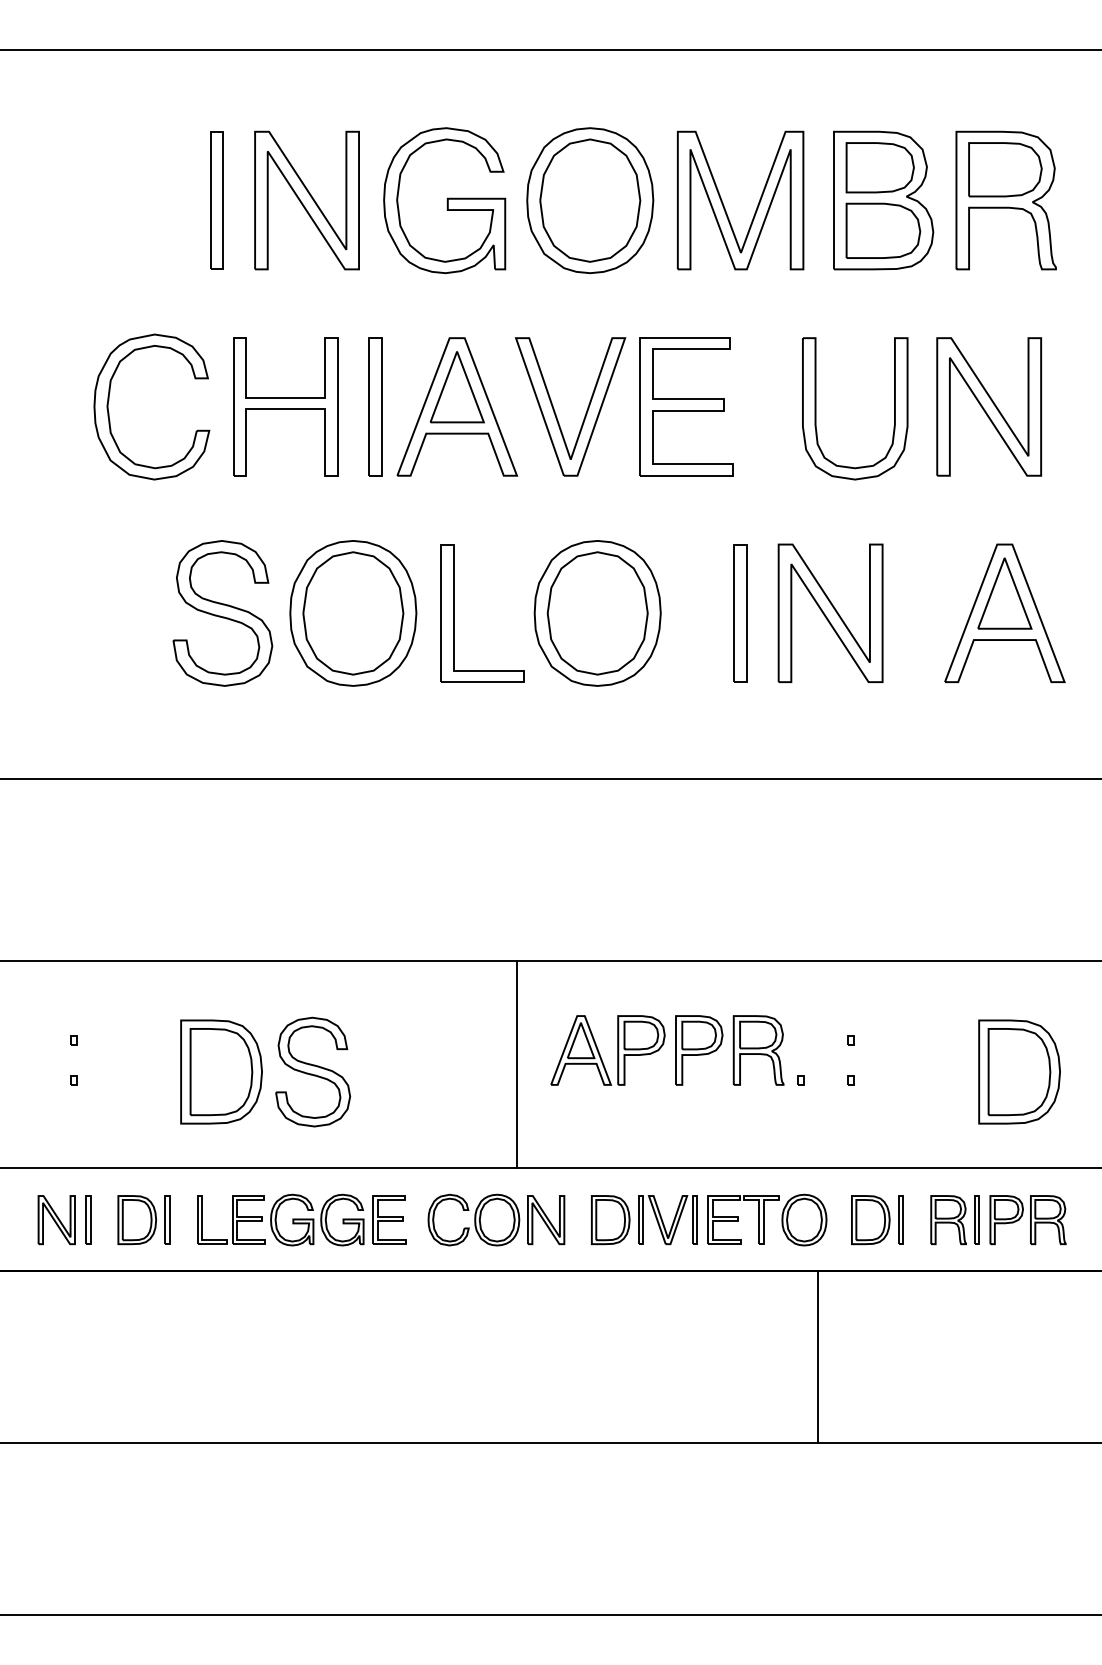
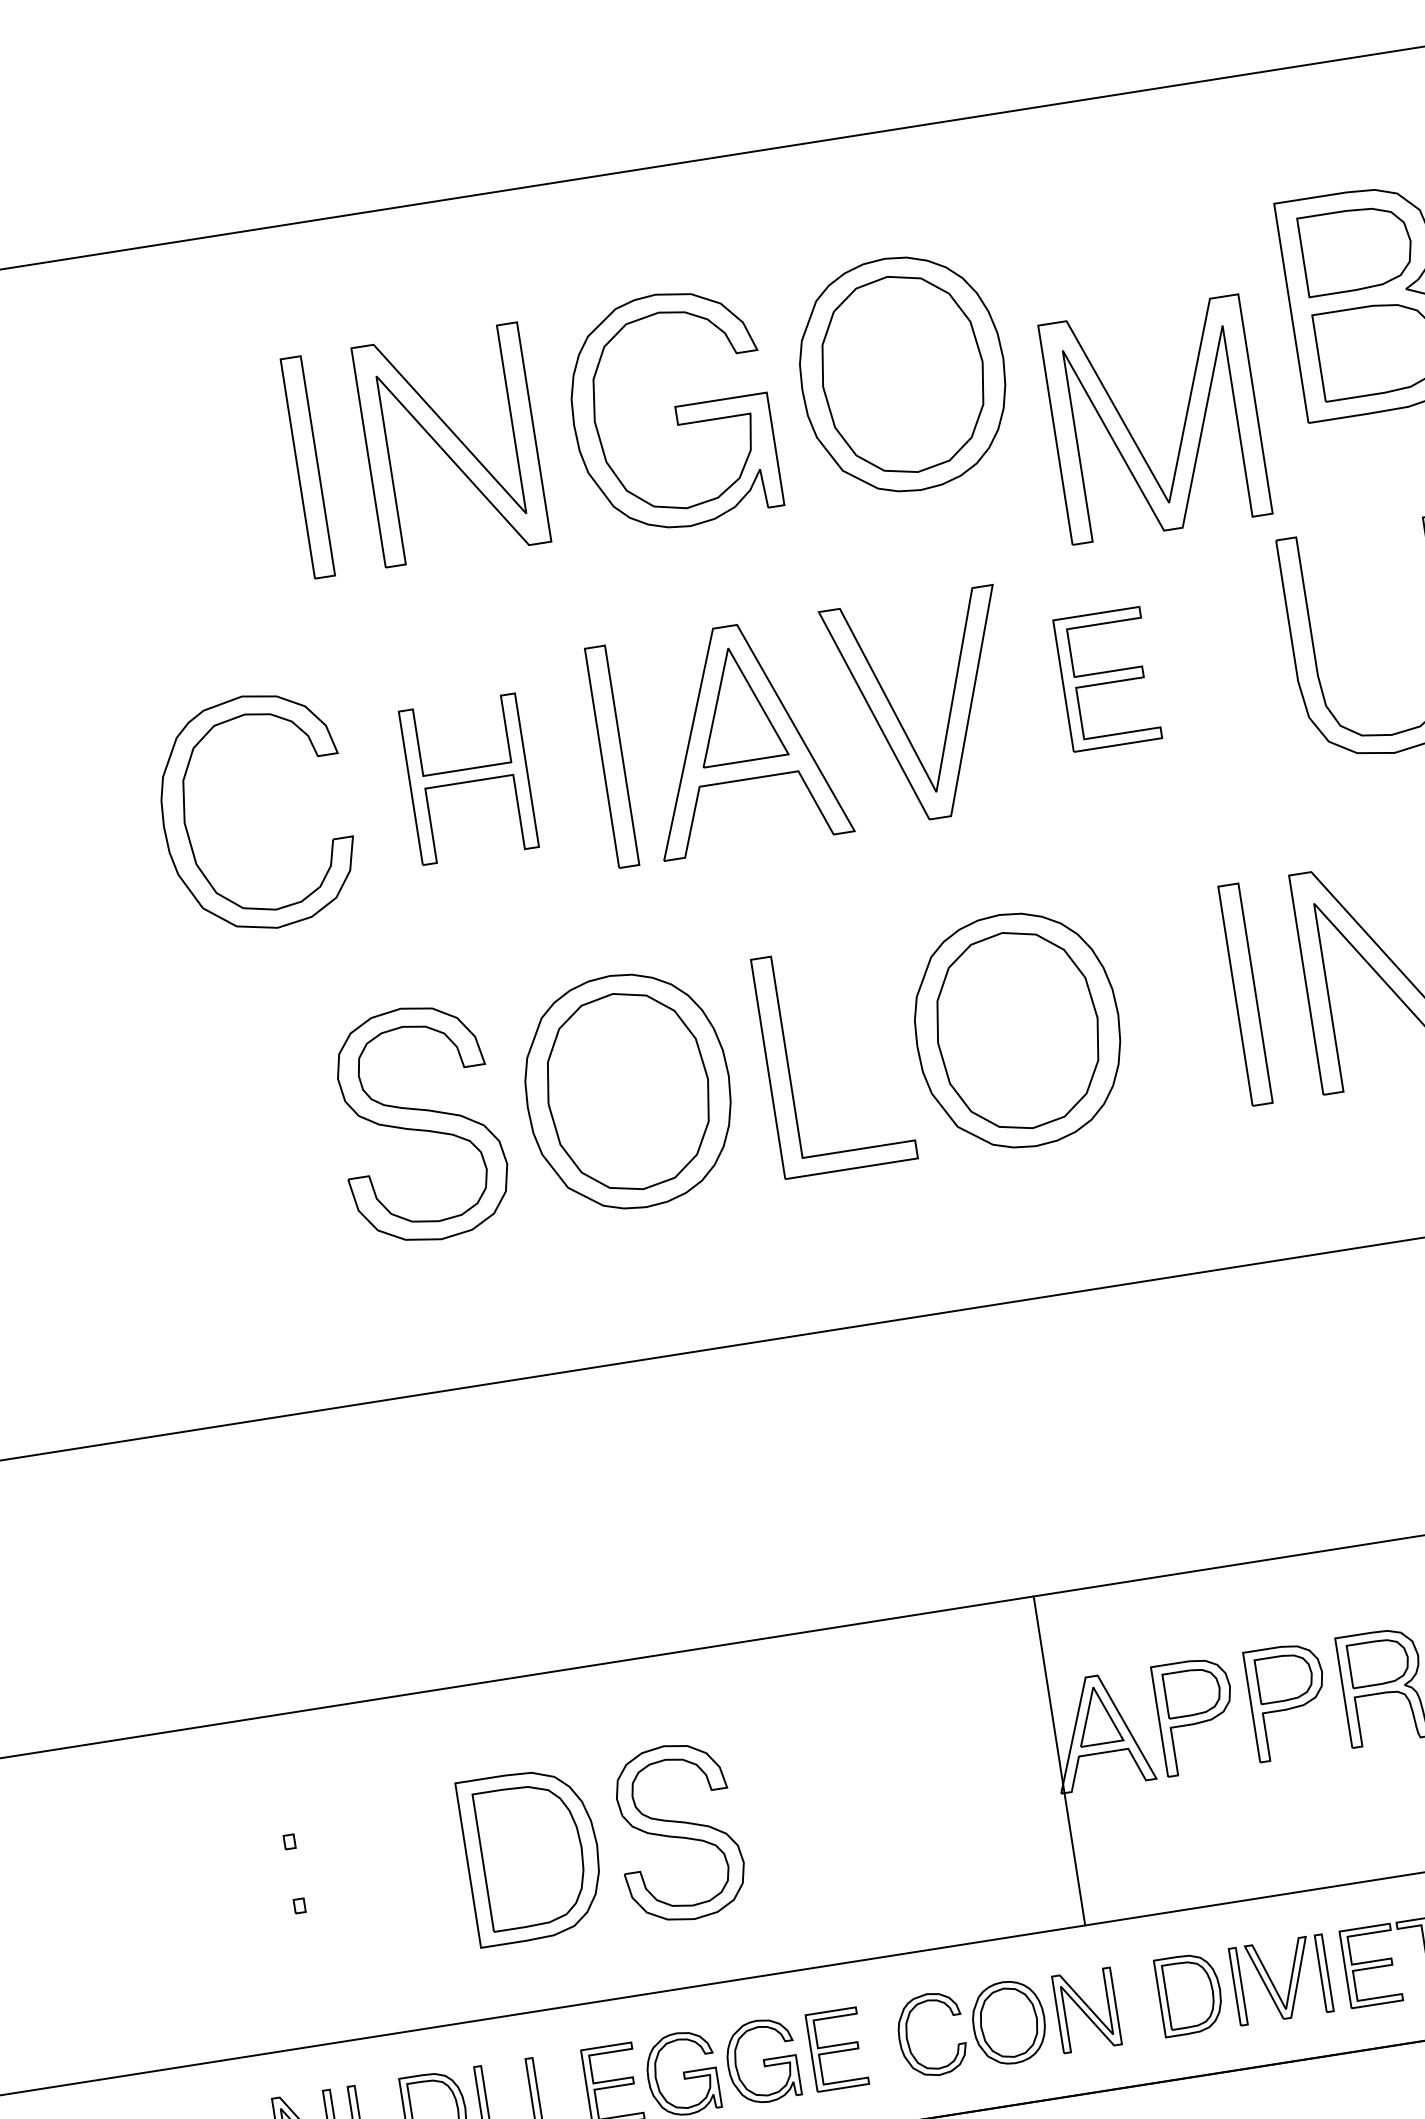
part: (724, 205) -> (1131, 431), moved
part: (285, 406) -> (468, 778), size x0.7
part: (686, 406) -> (1107, 678), size x0.6
line: (517, 1064) -> (1059, 1760), moved

